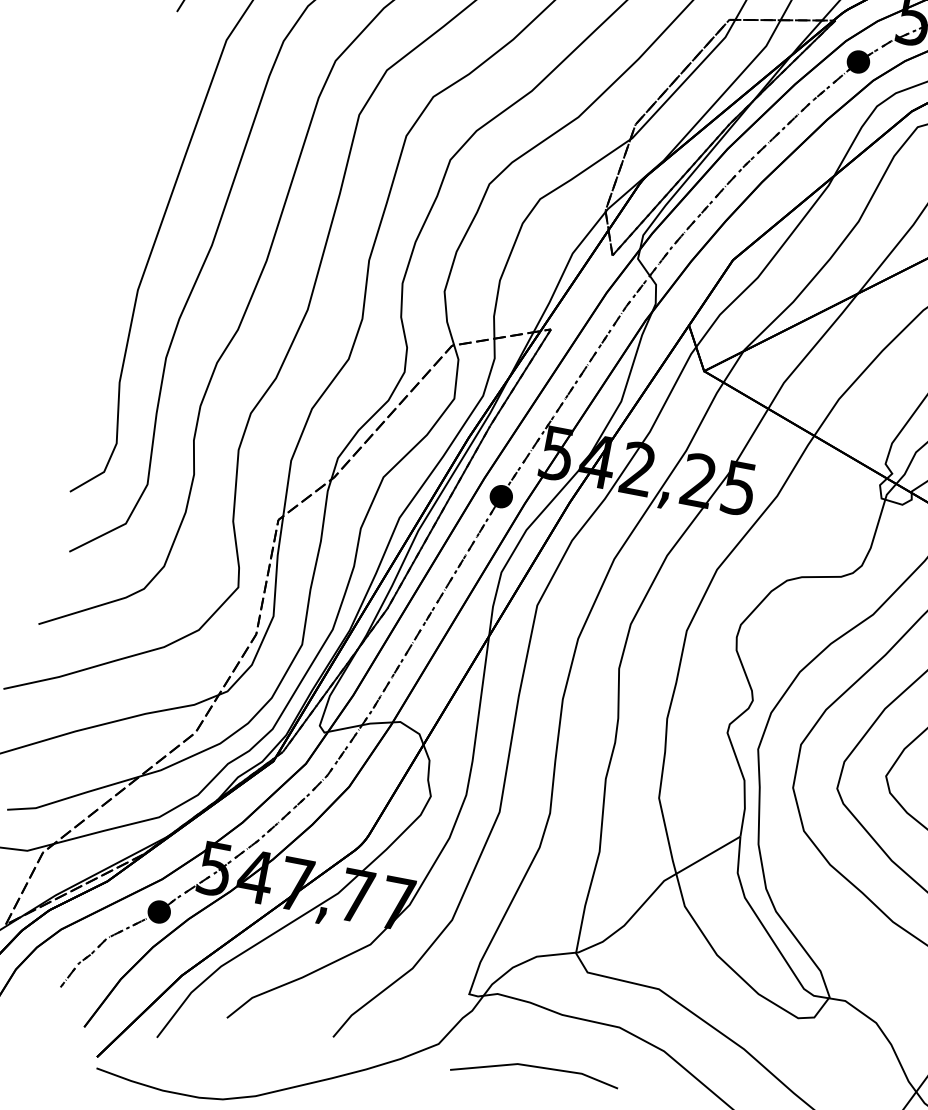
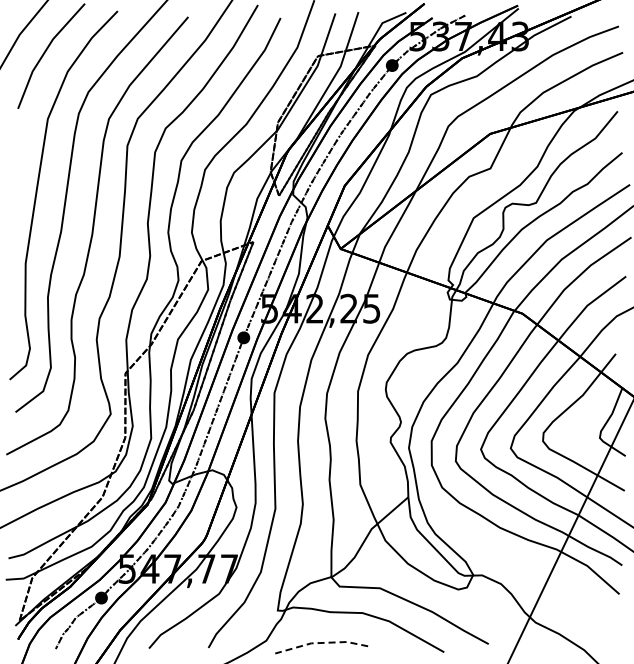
line: (536, 1065) -> (321, 642), solid -> dashed

